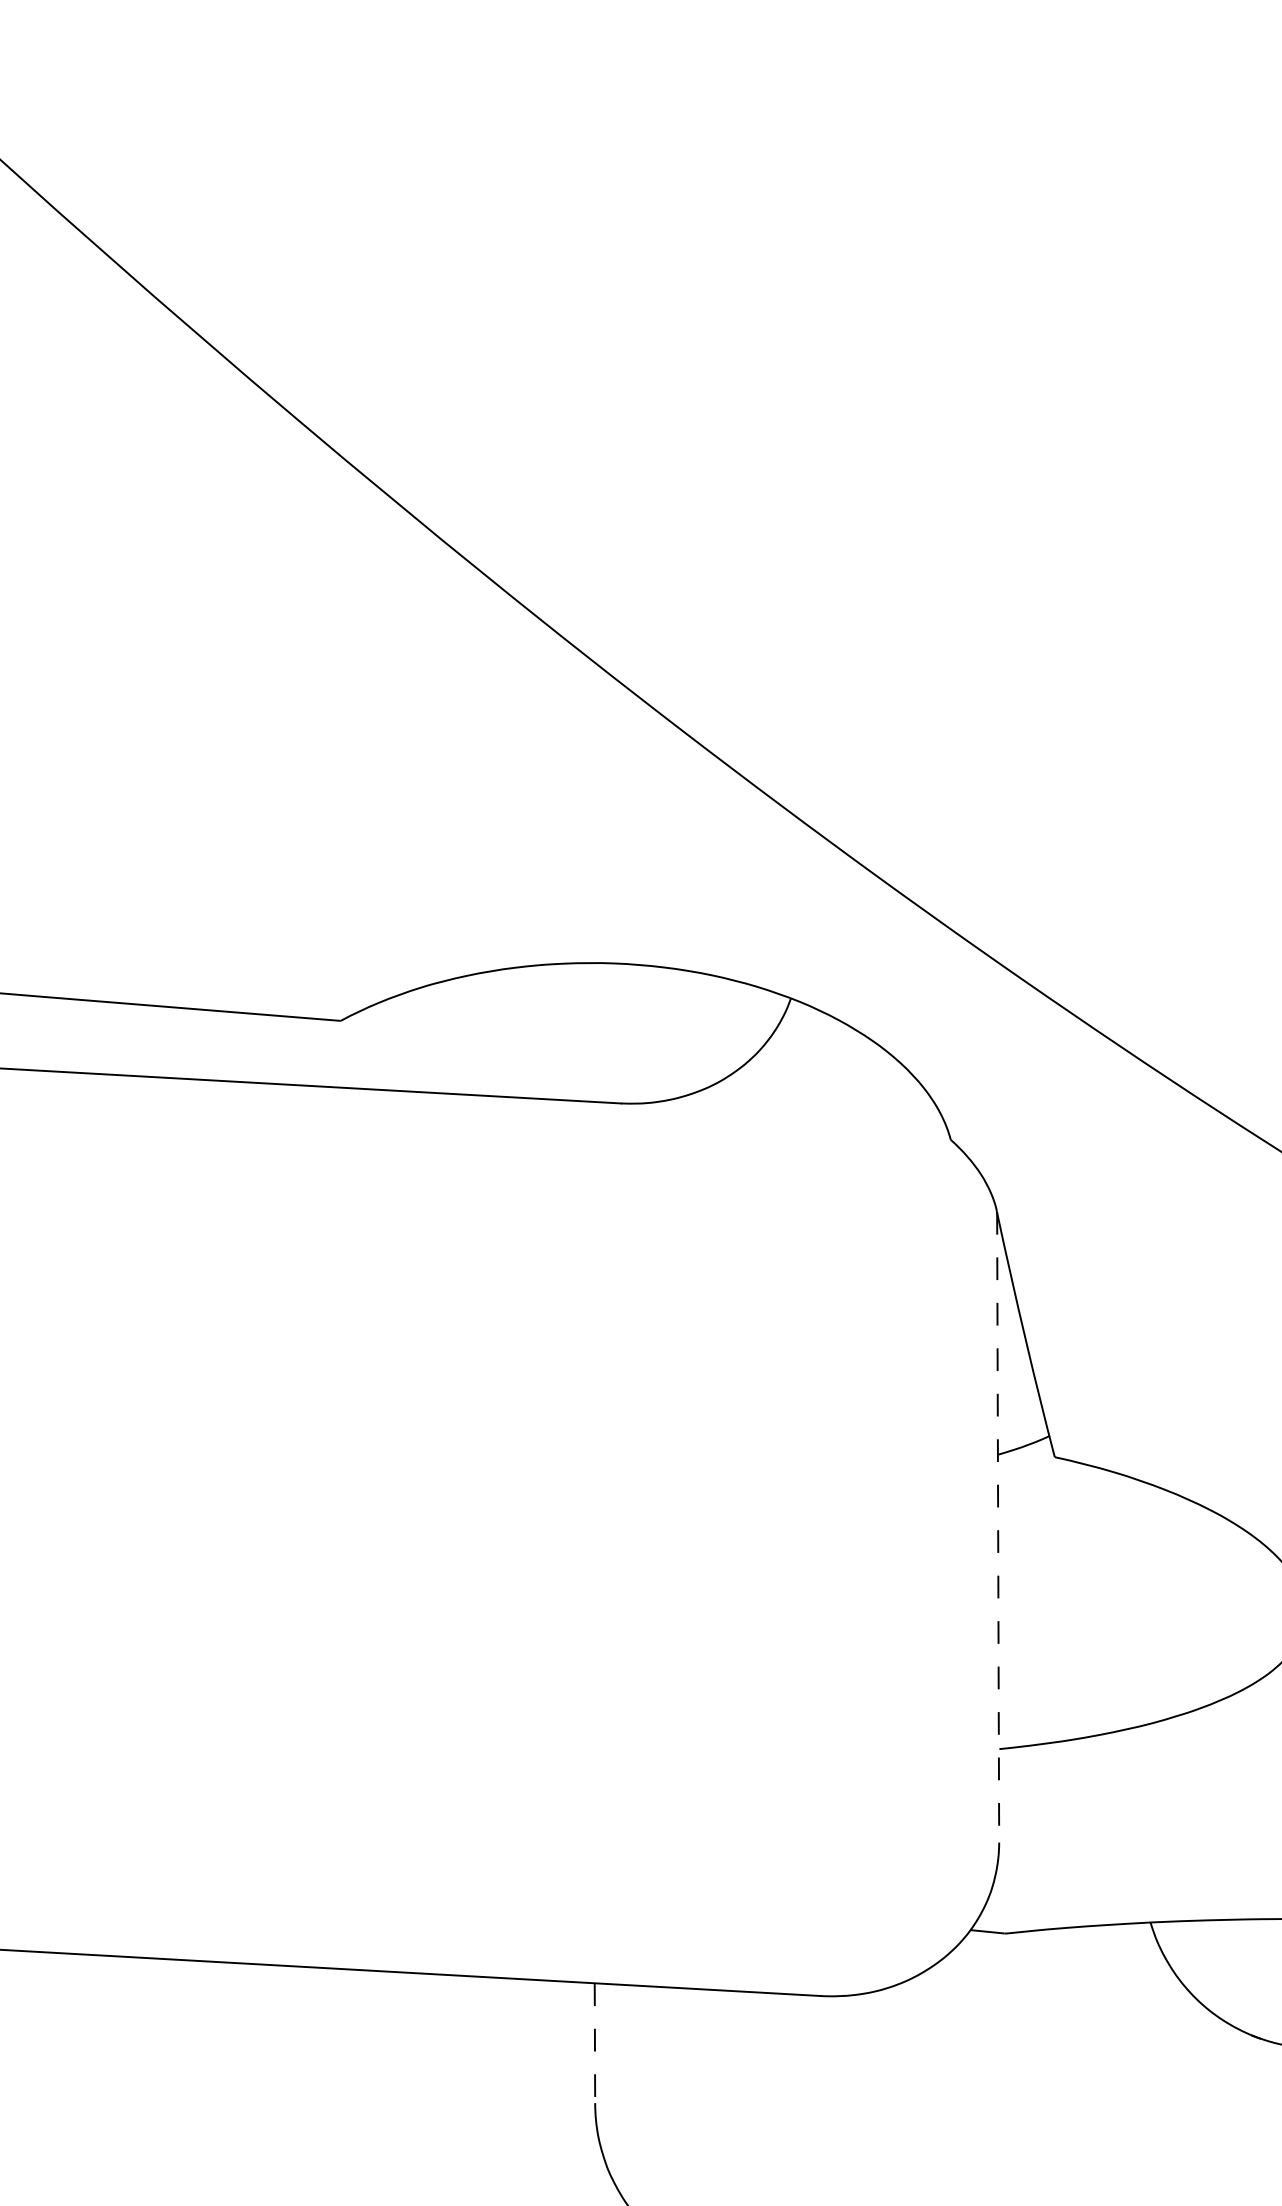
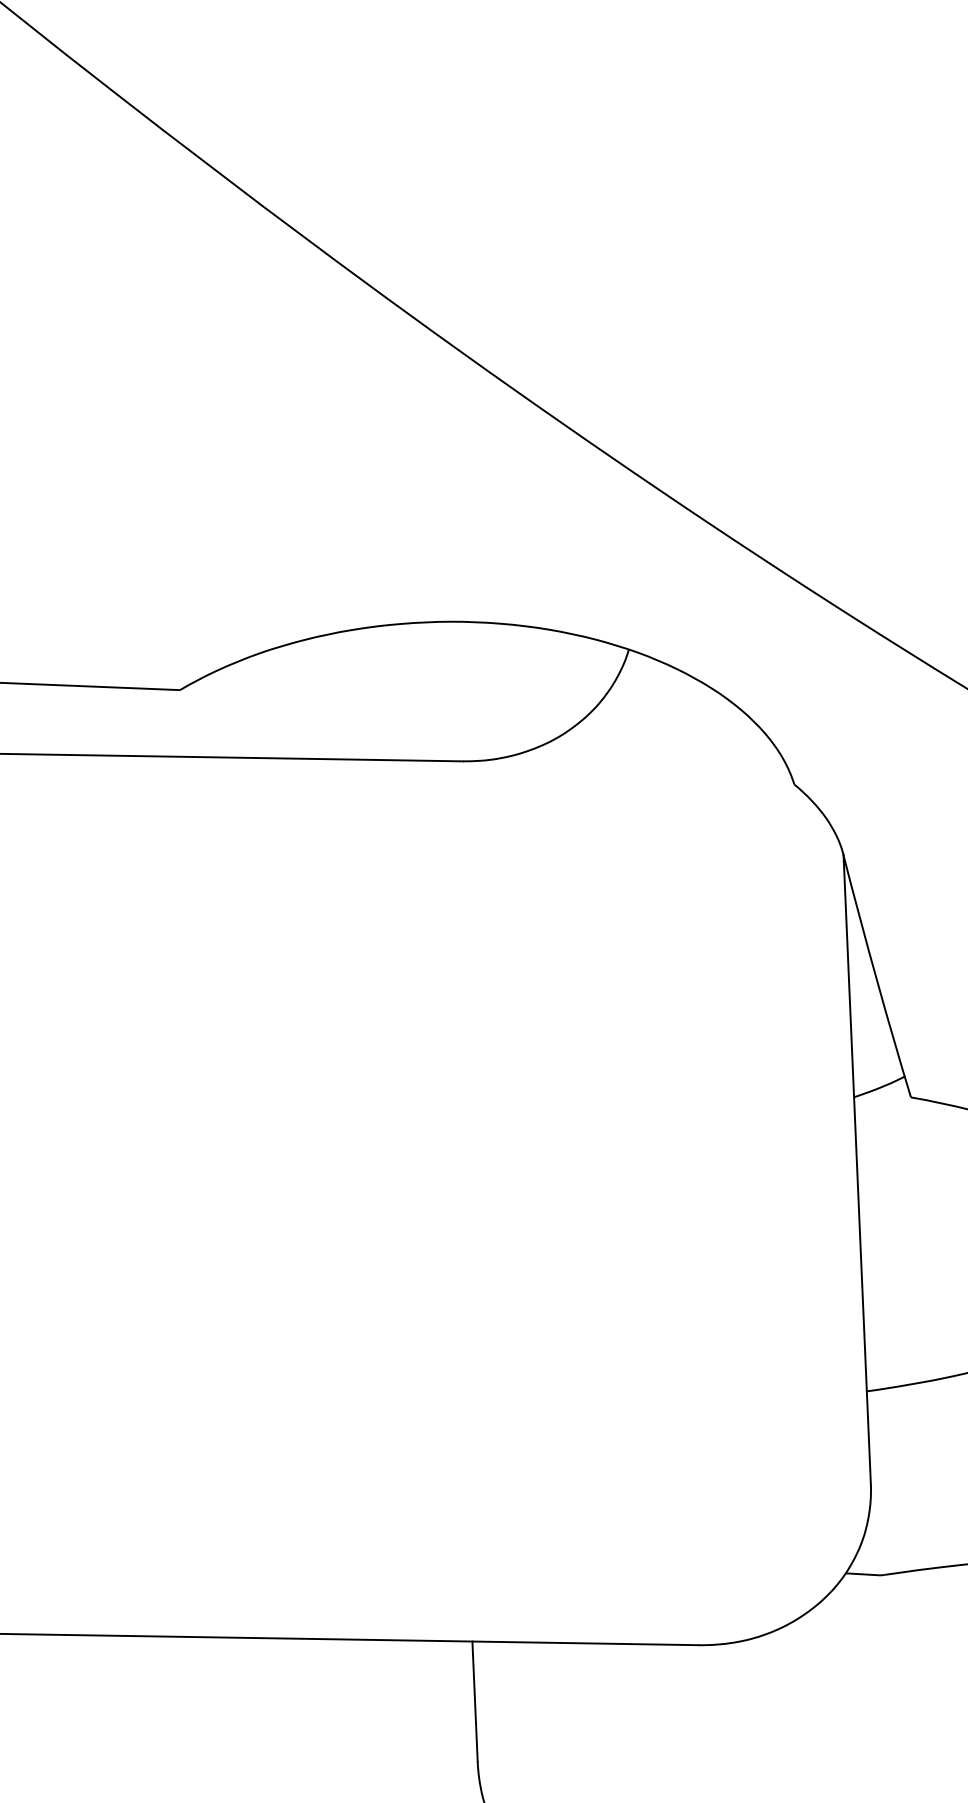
line: (998, 1527) -> (857, 1169), dashed -> solid
line: (594, 2043) -> (474, 1701), dashed -> solid

